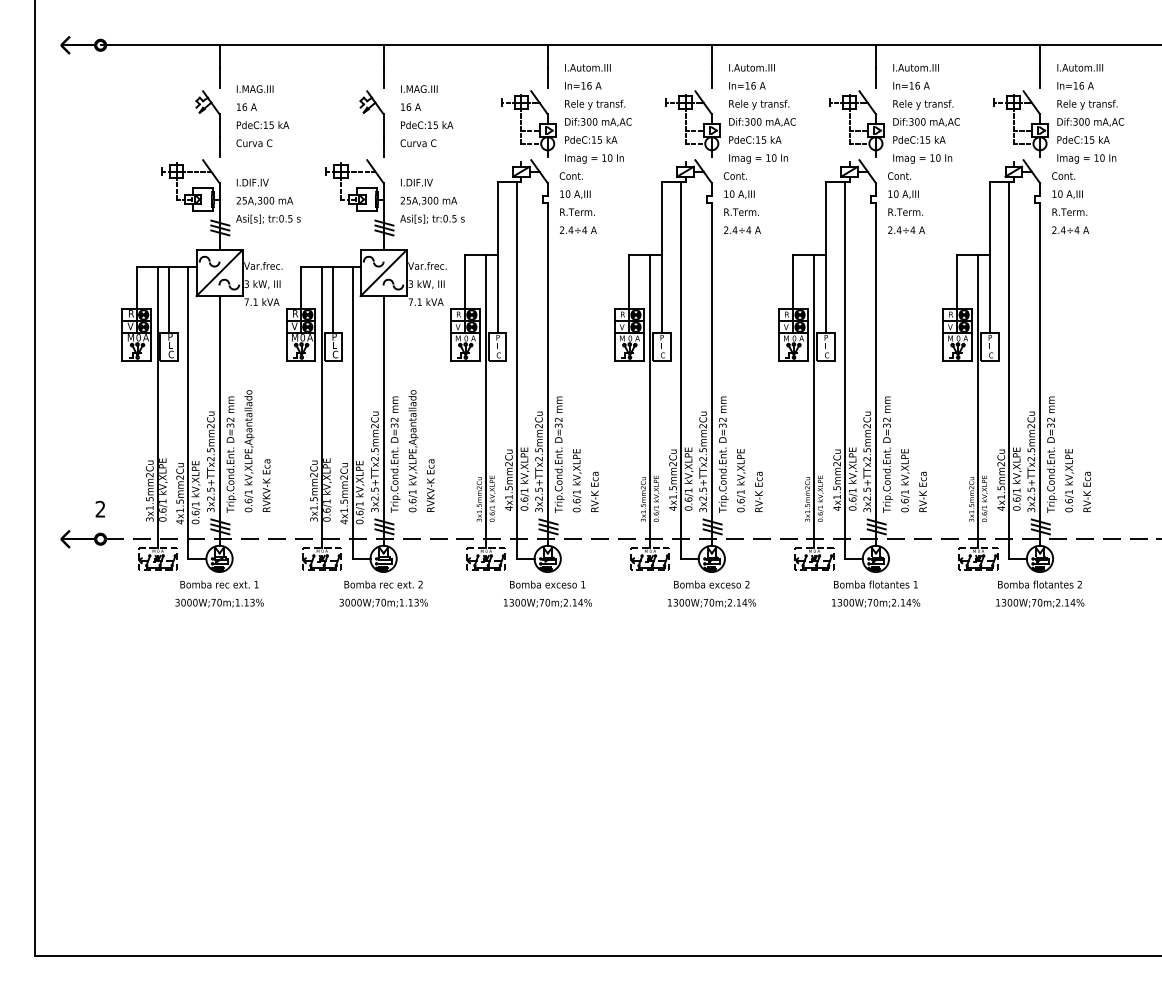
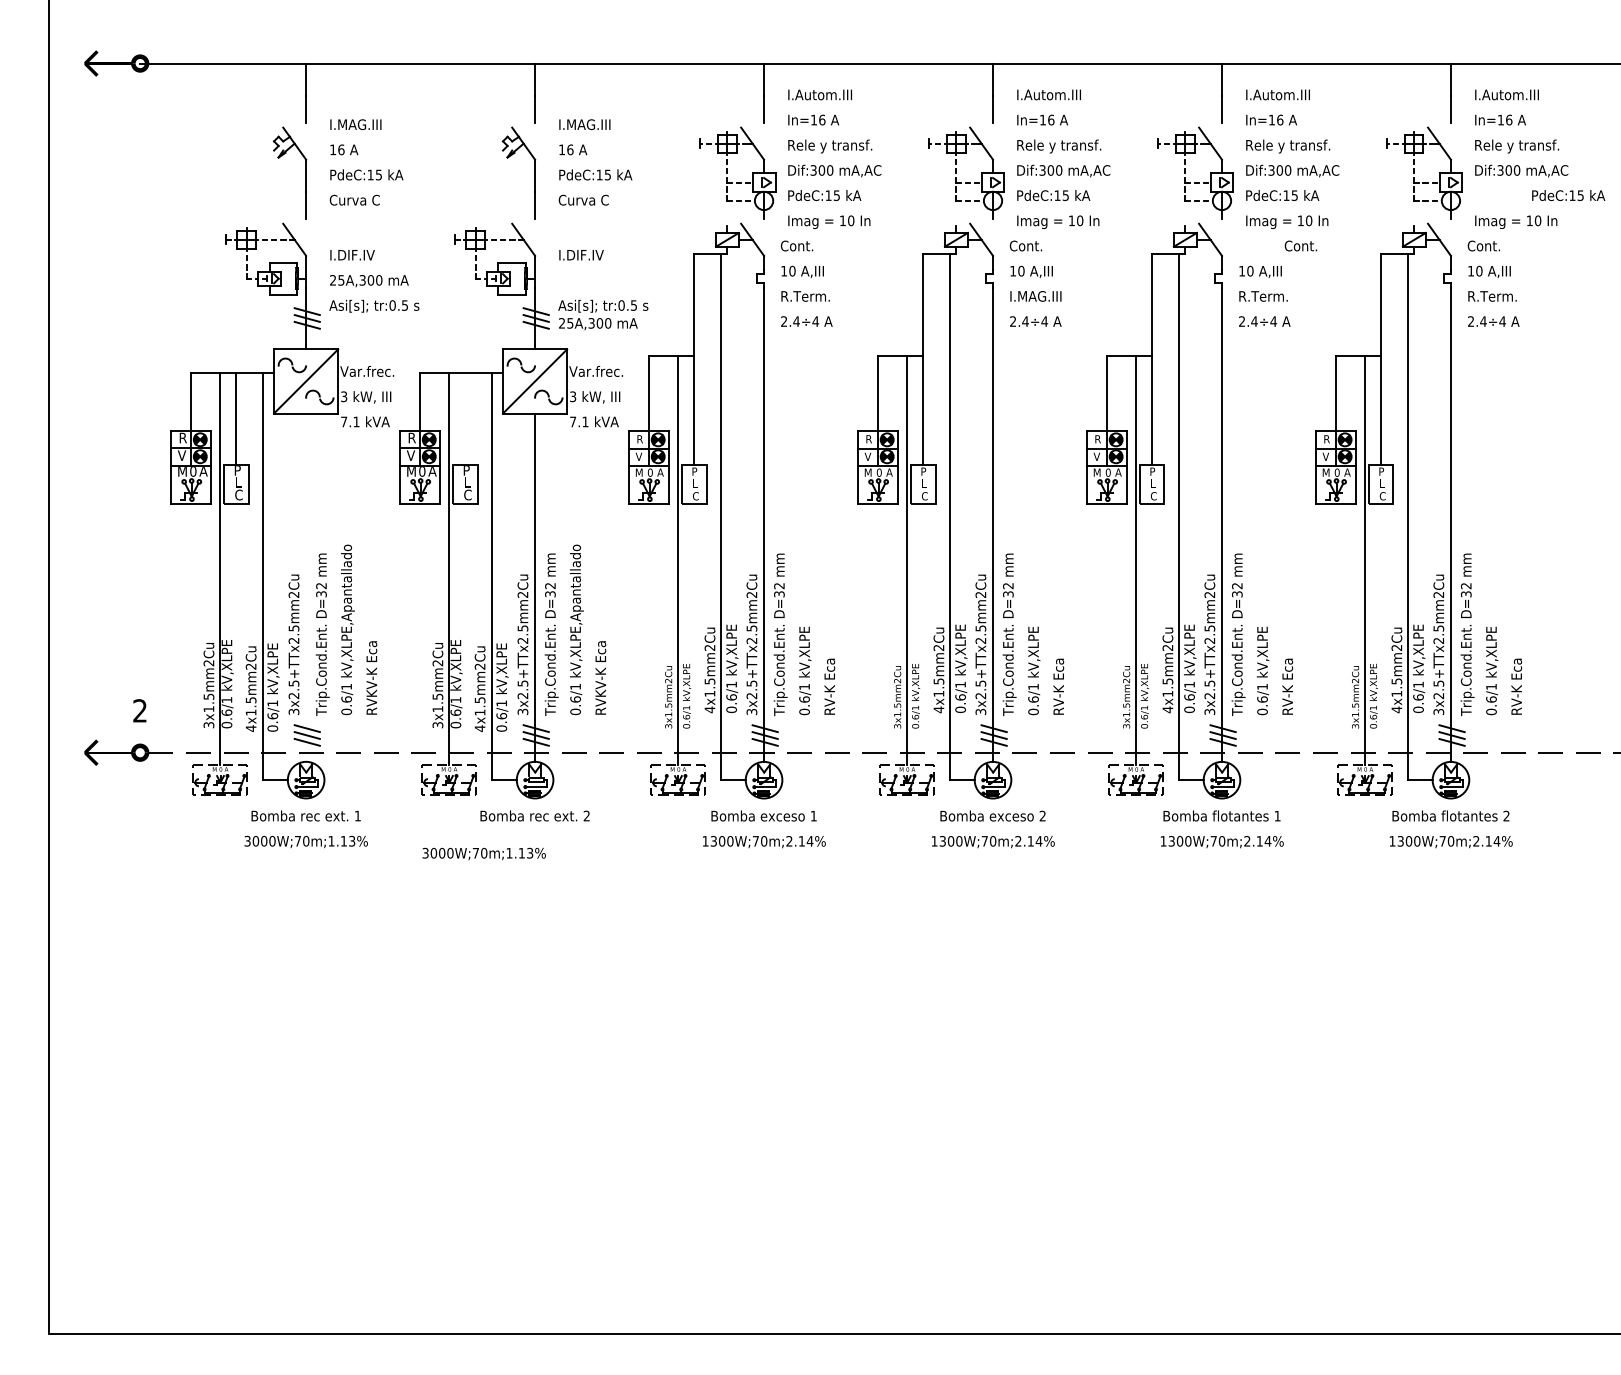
text: (1083, 139) -> (1568, 195), moved
text: (899, 175) -> (1300, 245), moved
text: (429, 201) -> (598, 324), moved
text: (742, 212) -> (1036, 296), R.Term. -> I.MAG.III
line: (333, 299) -> (465, 418), removed
line: (219, 420) -> (306, 587), removed
text: (383, 602) -> (483, 853), moved

